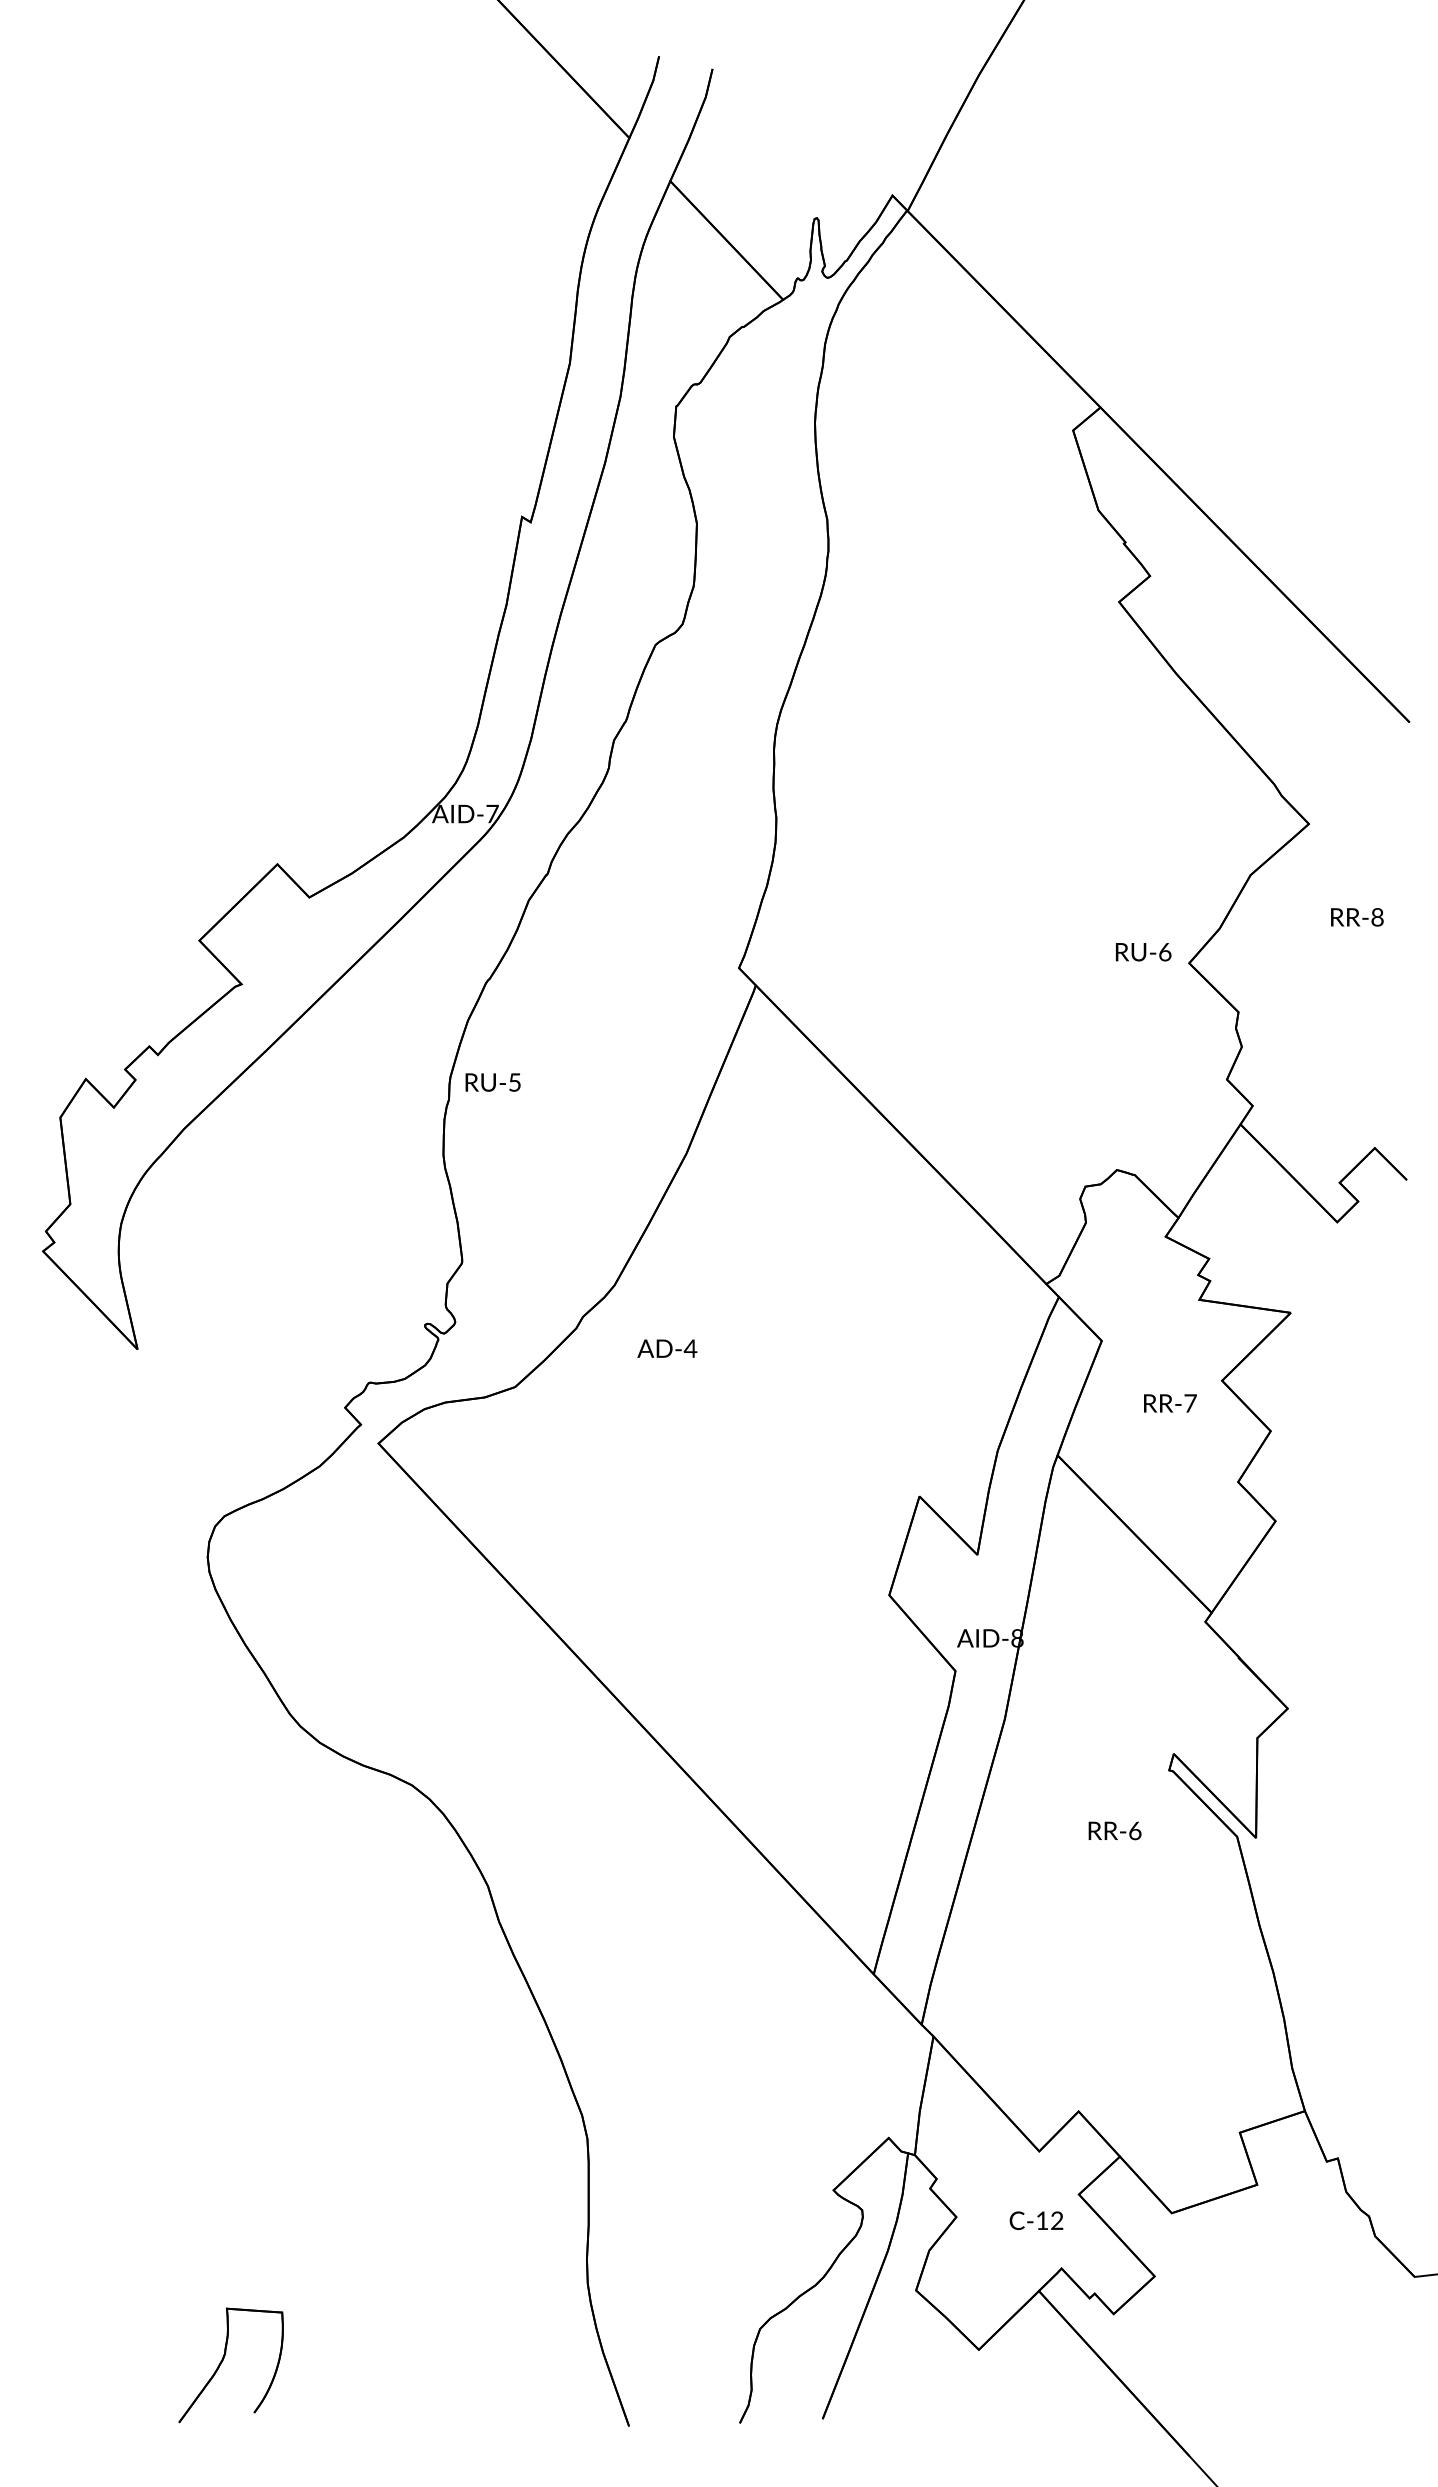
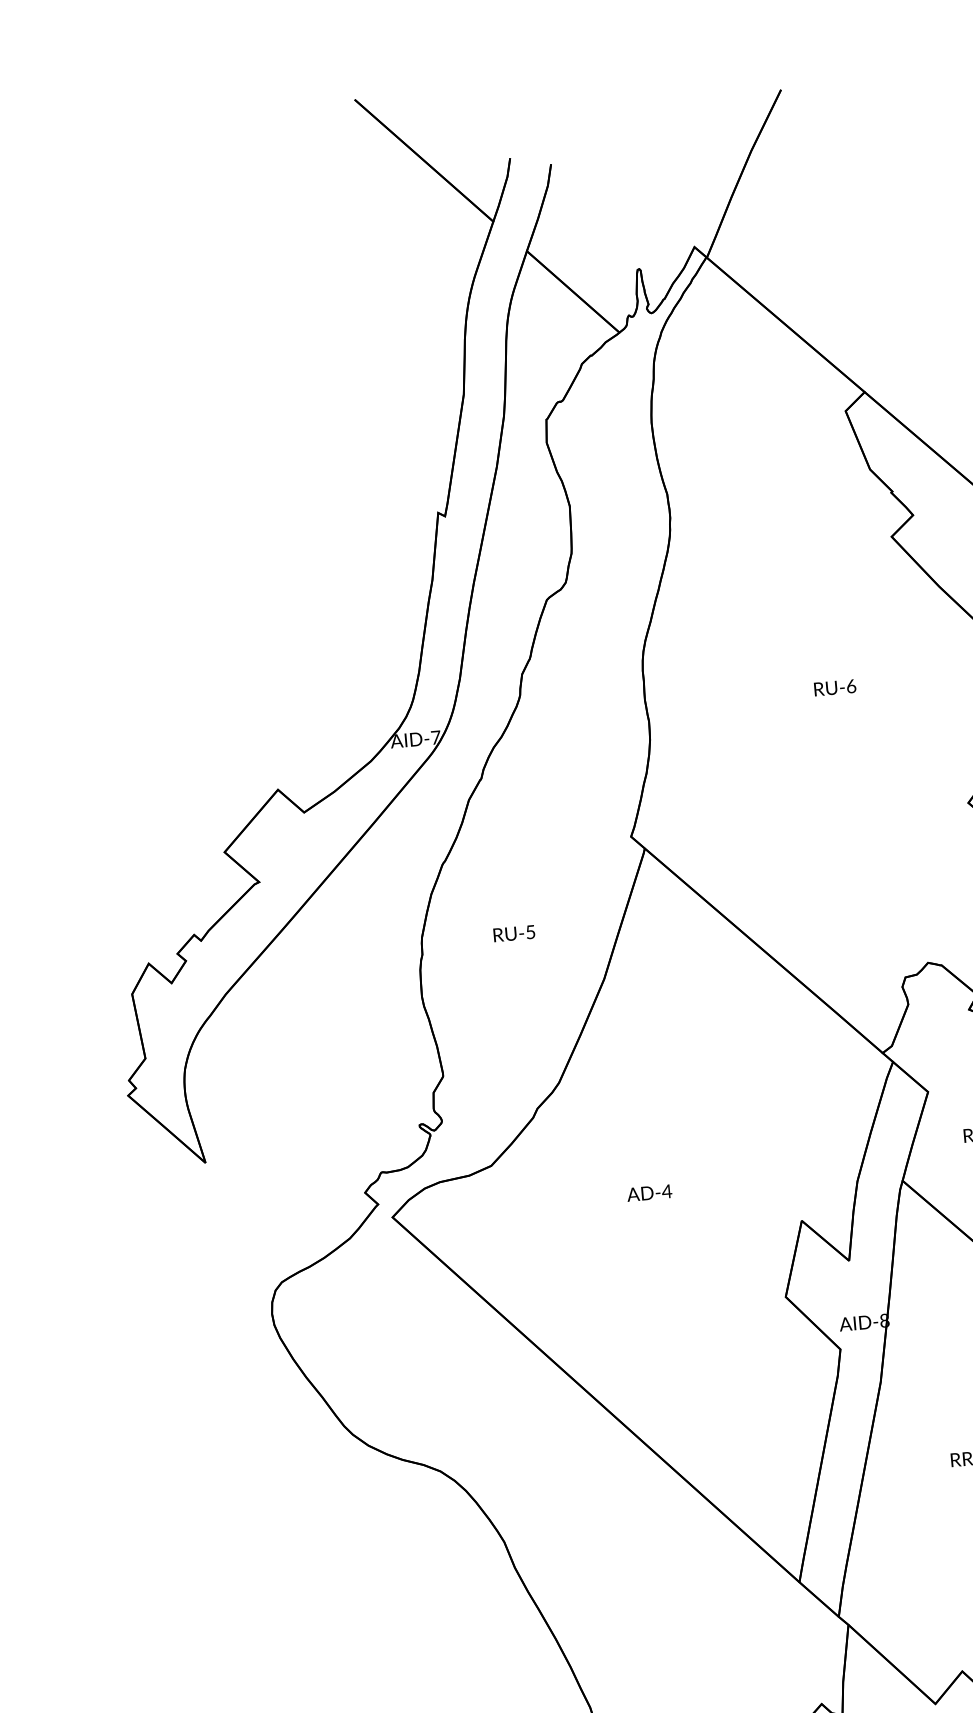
text: (1143, 952) -> (835, 688), moved
text: (492, 1082) -> (513, 933), moved
text: (667, 1348) -> (649, 1192), moved

